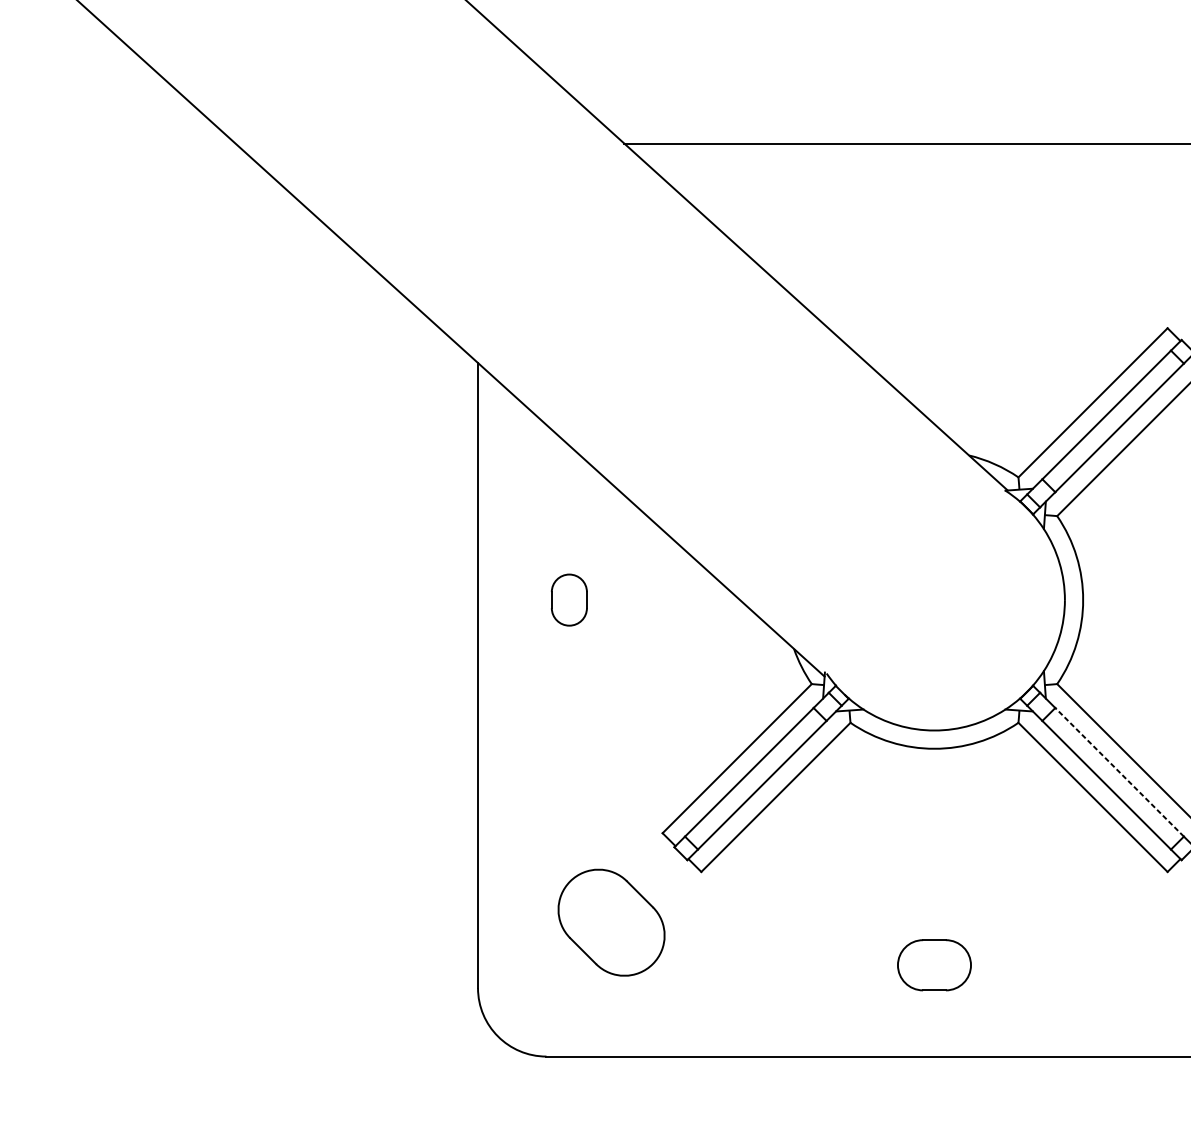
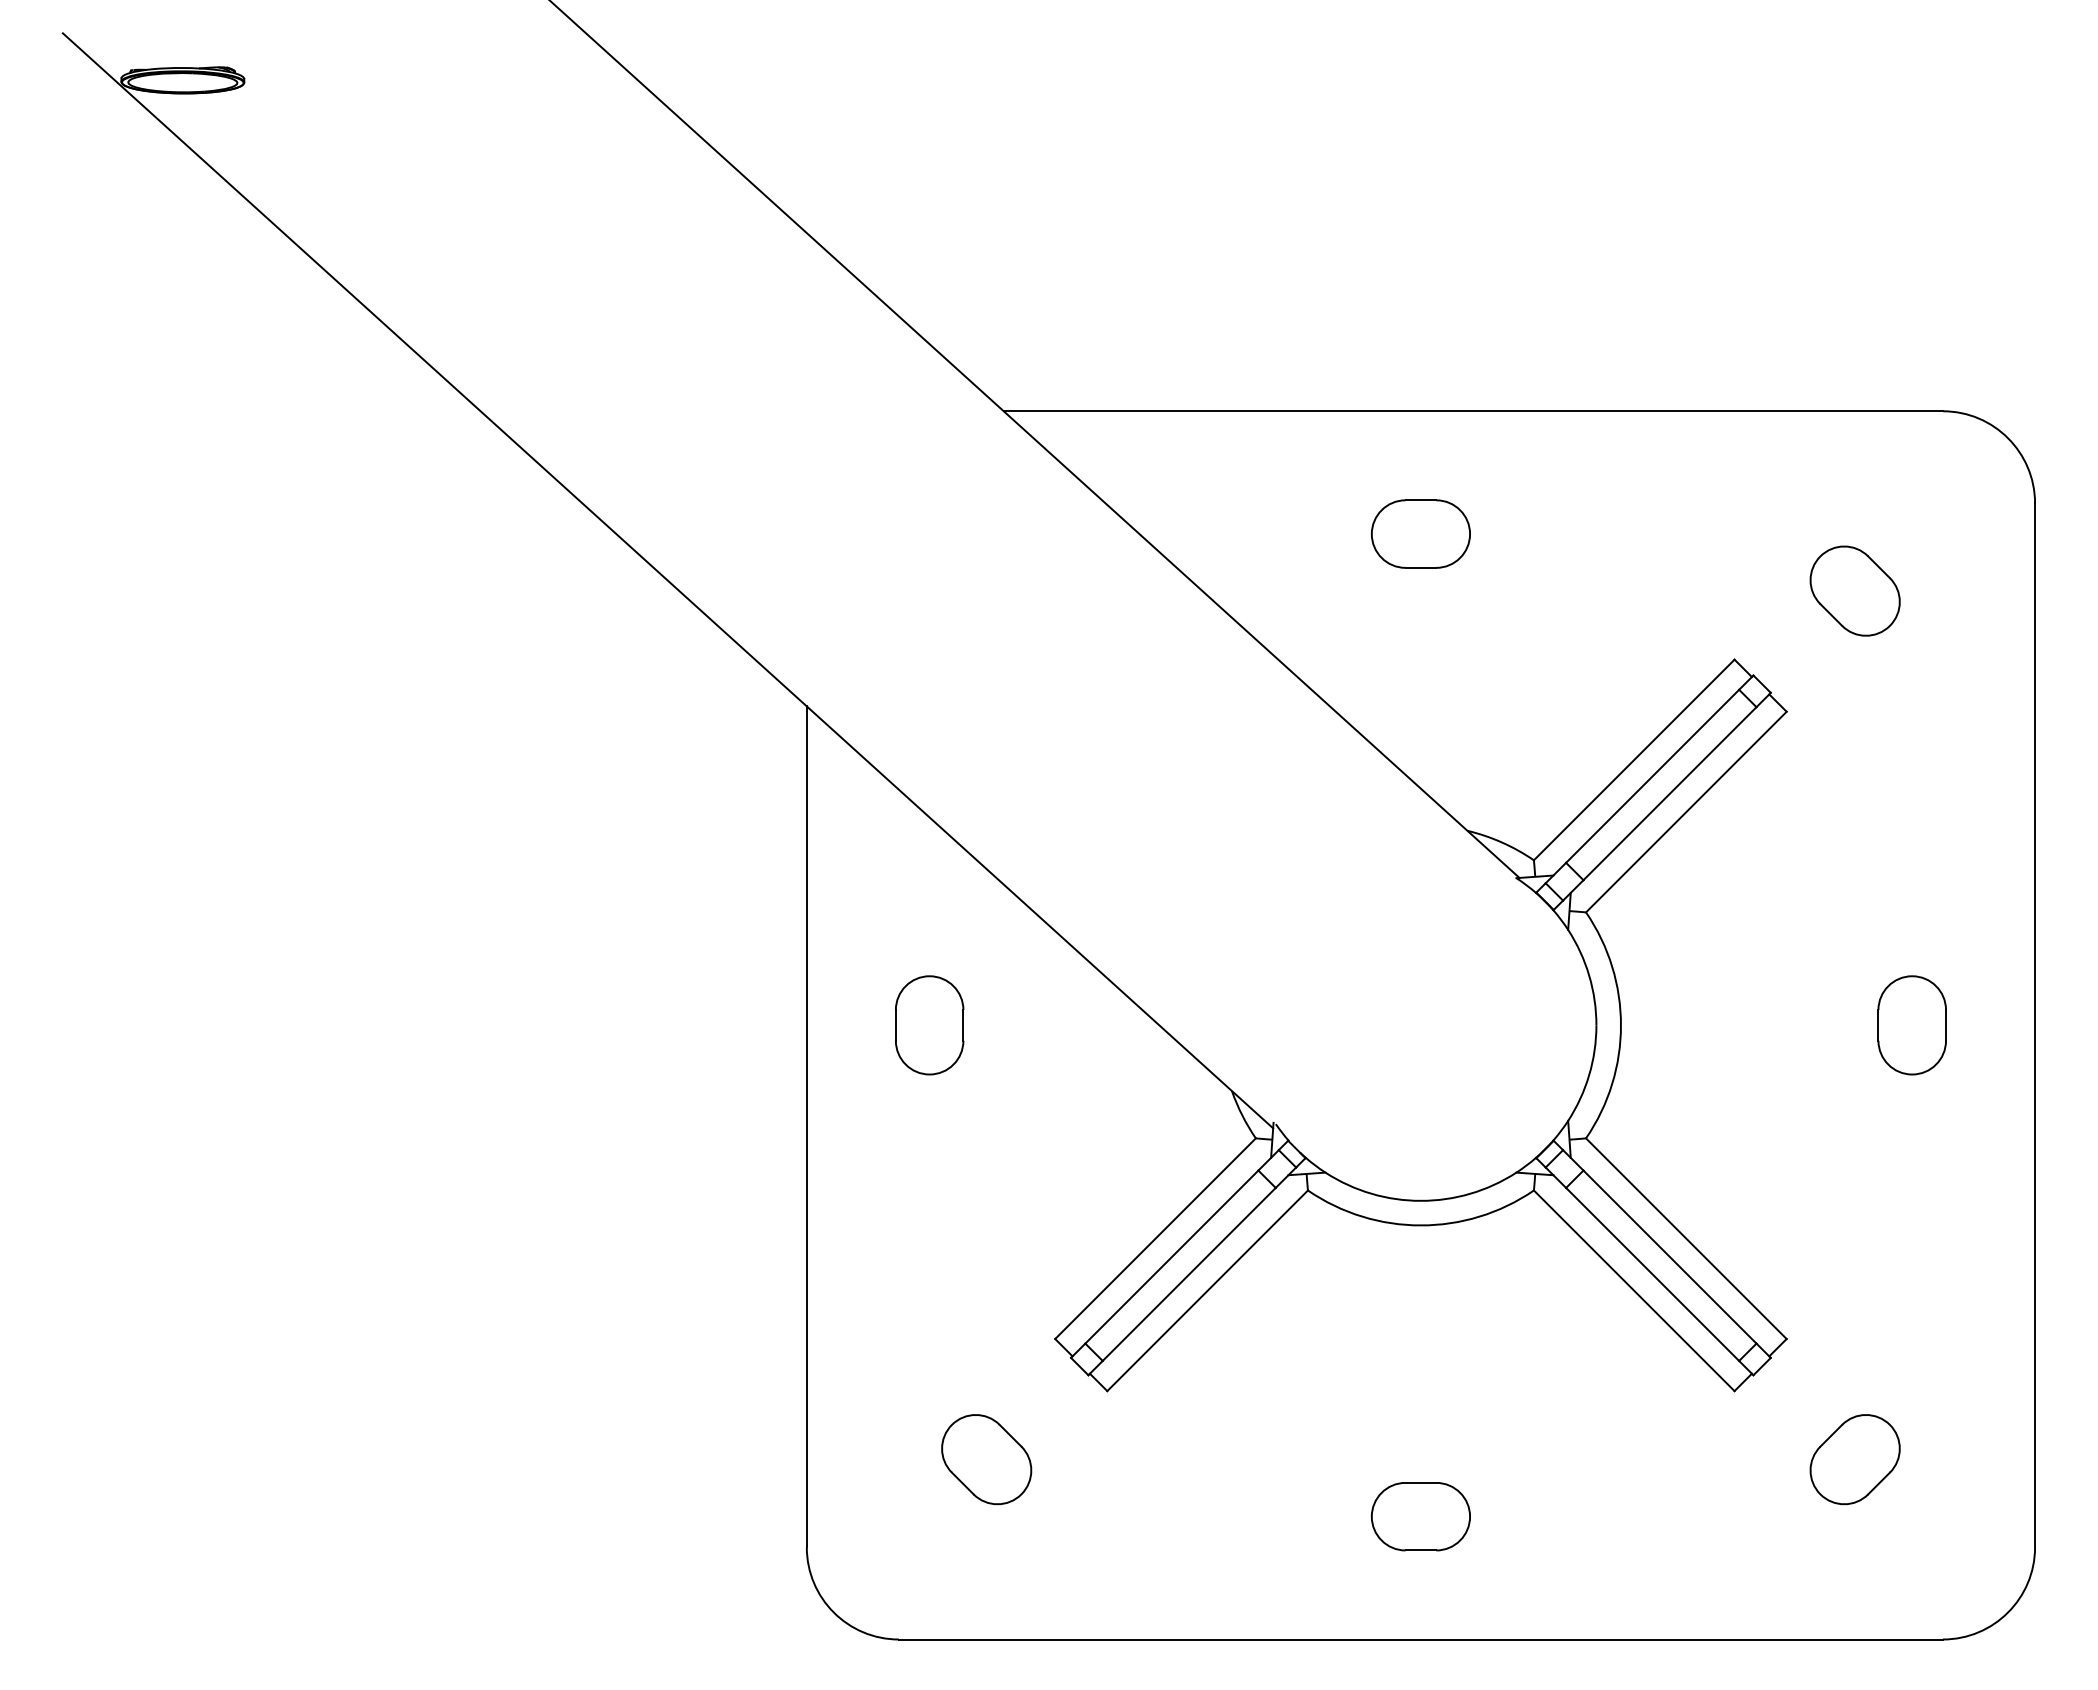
part: (934, 234) -> (1420, 533), added
part: (569, 600) -> (929, 1025), size x1.43
line: (1119, 771) -> (1669, 1256), dashed -> solid
part: (611, 922) -> (986, 1459), size x0.62

